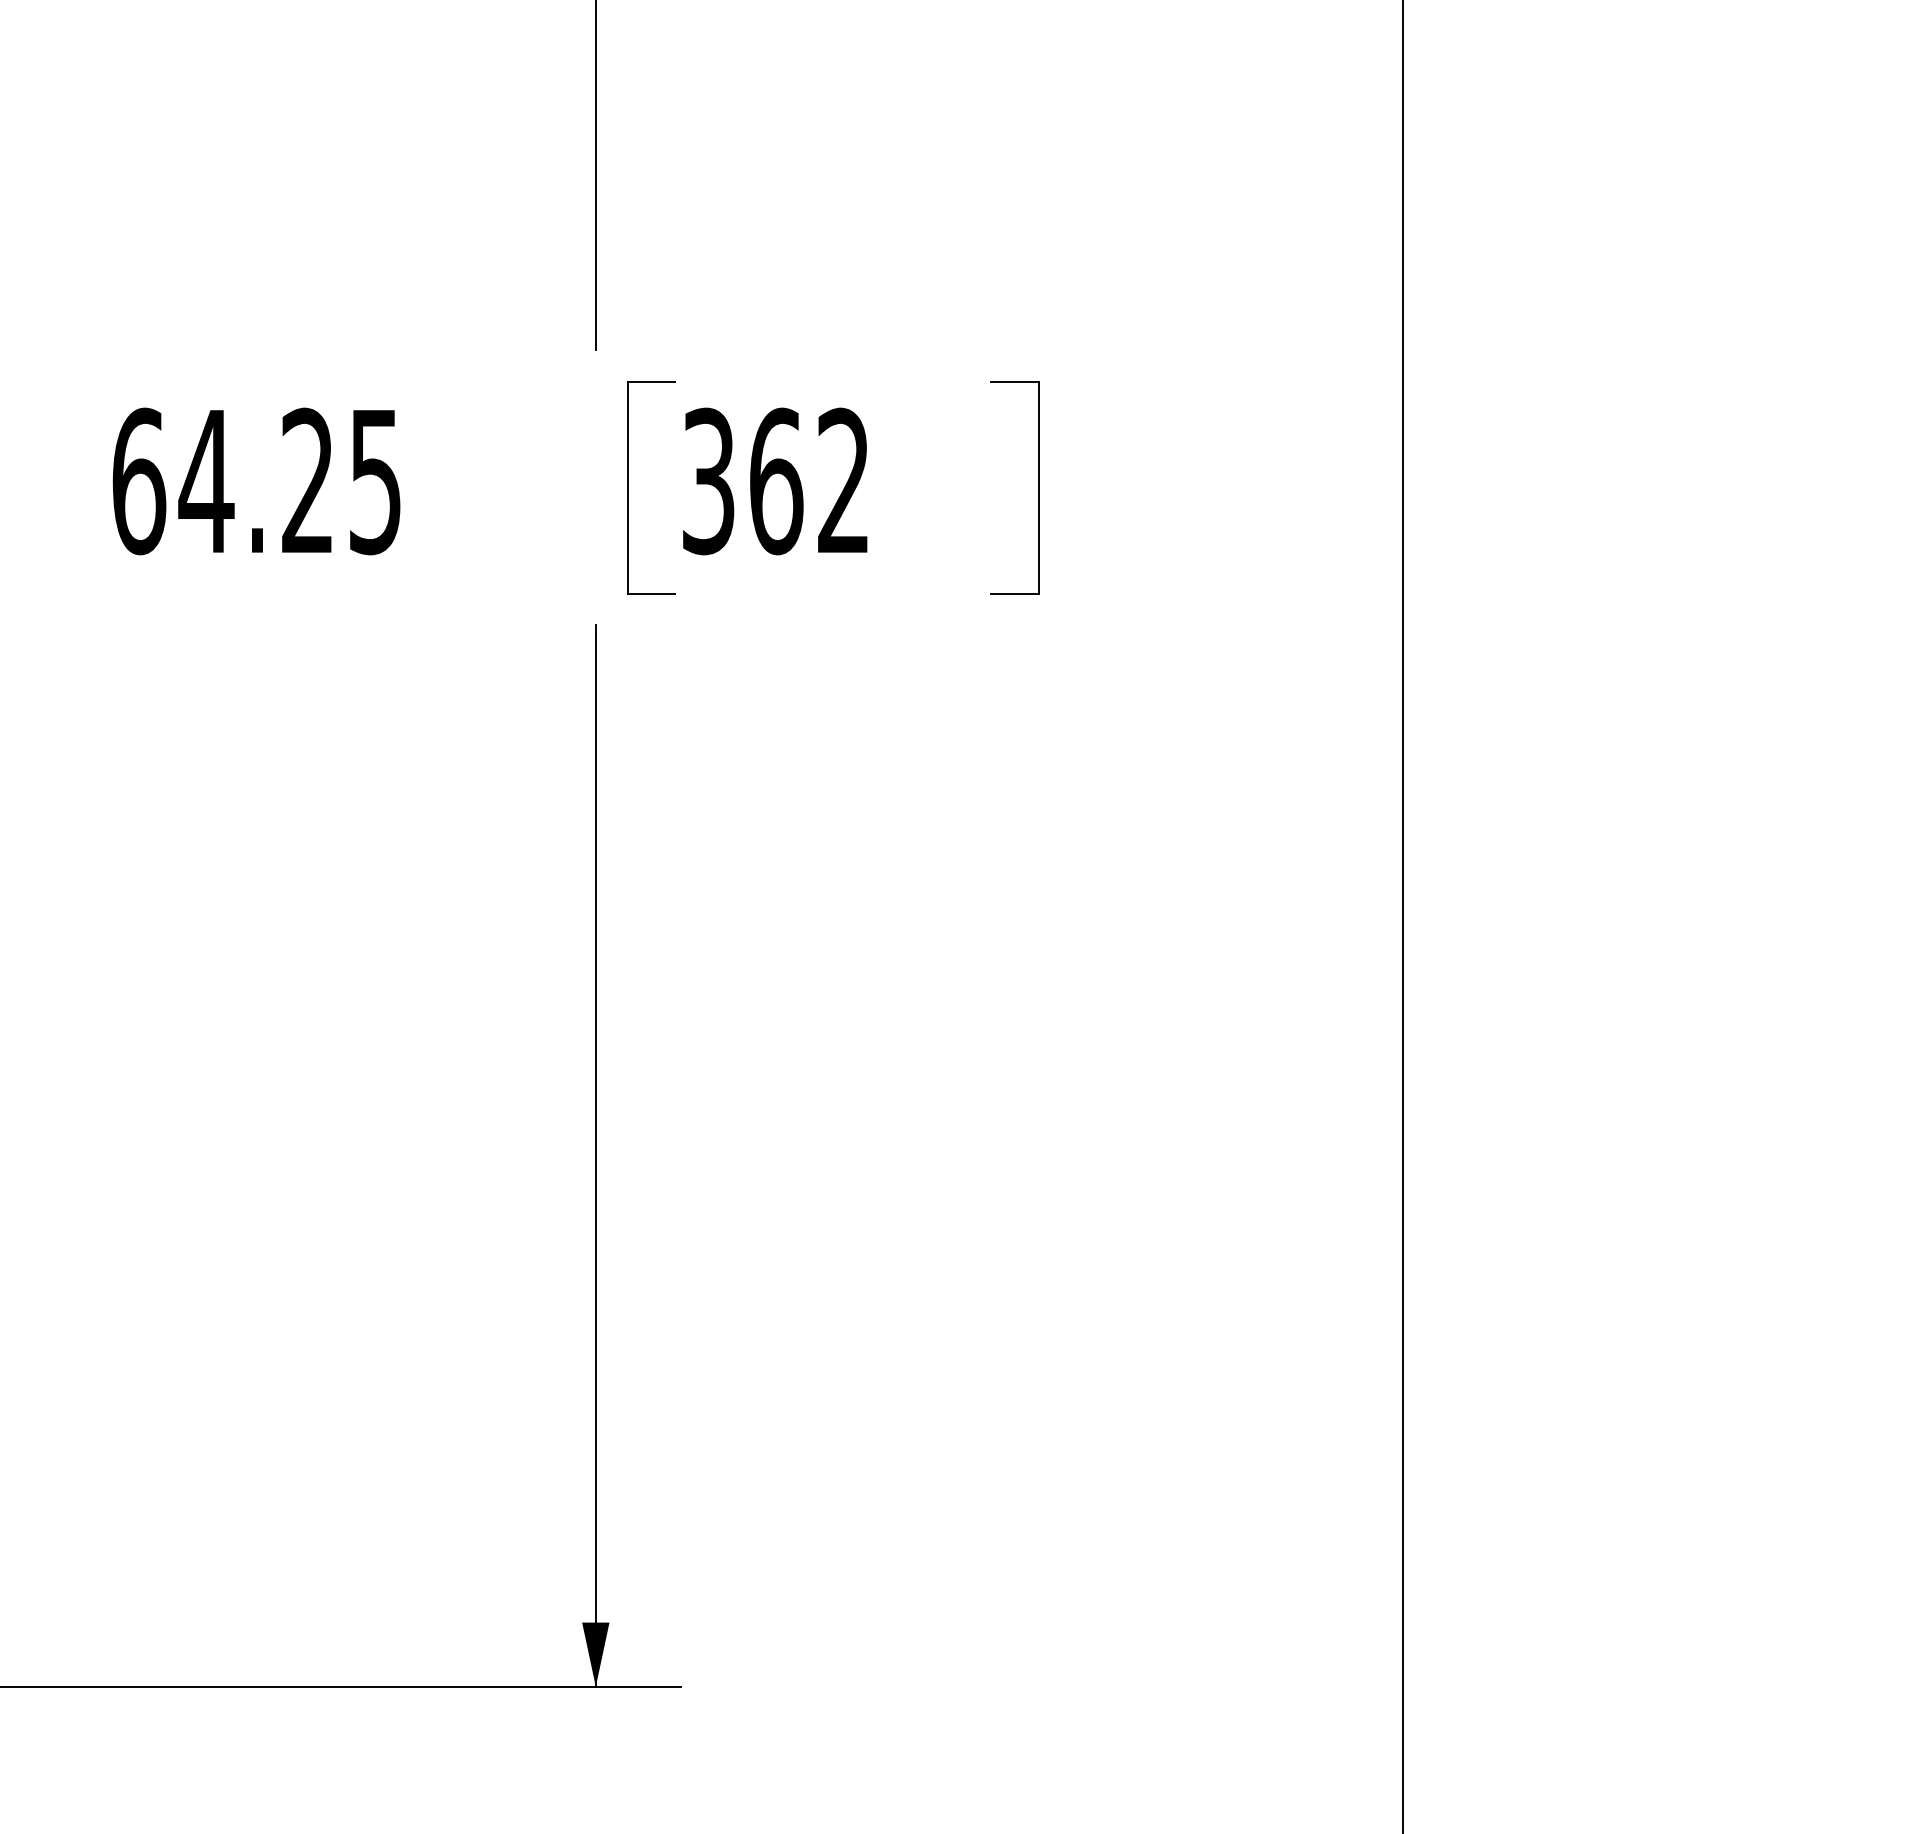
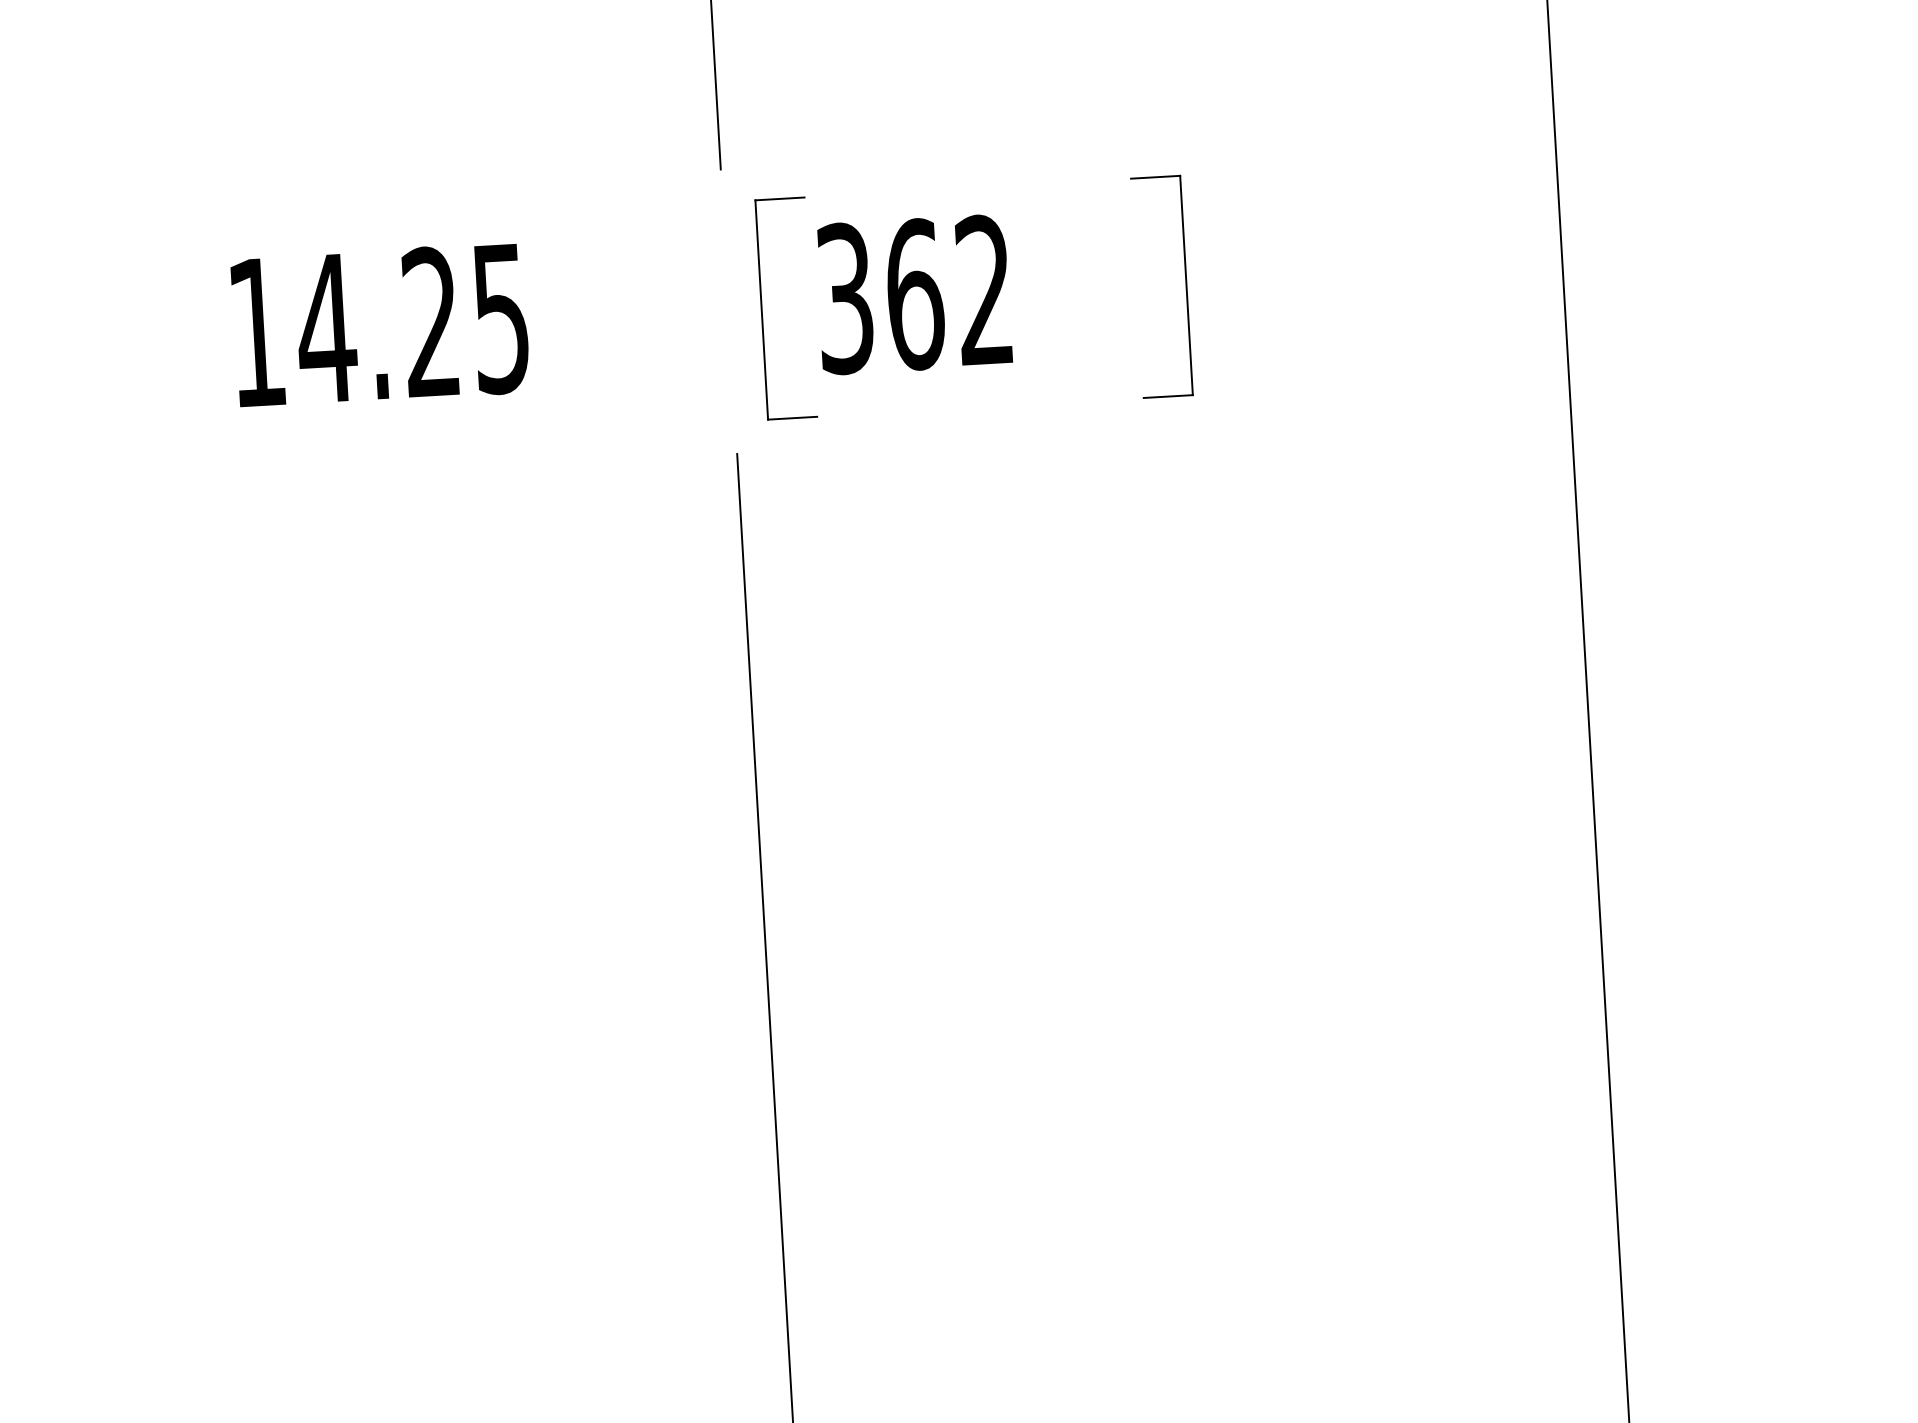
text: (139, 481) -> (257, 332), 64.25 -> 14.25

